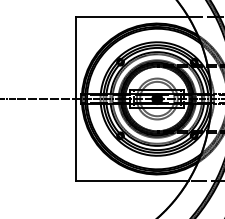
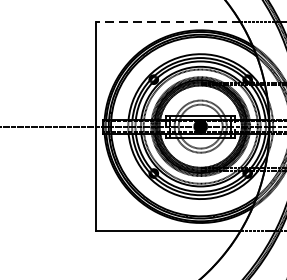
line: (131, 17) -> (167, 22), solid -> dashed

